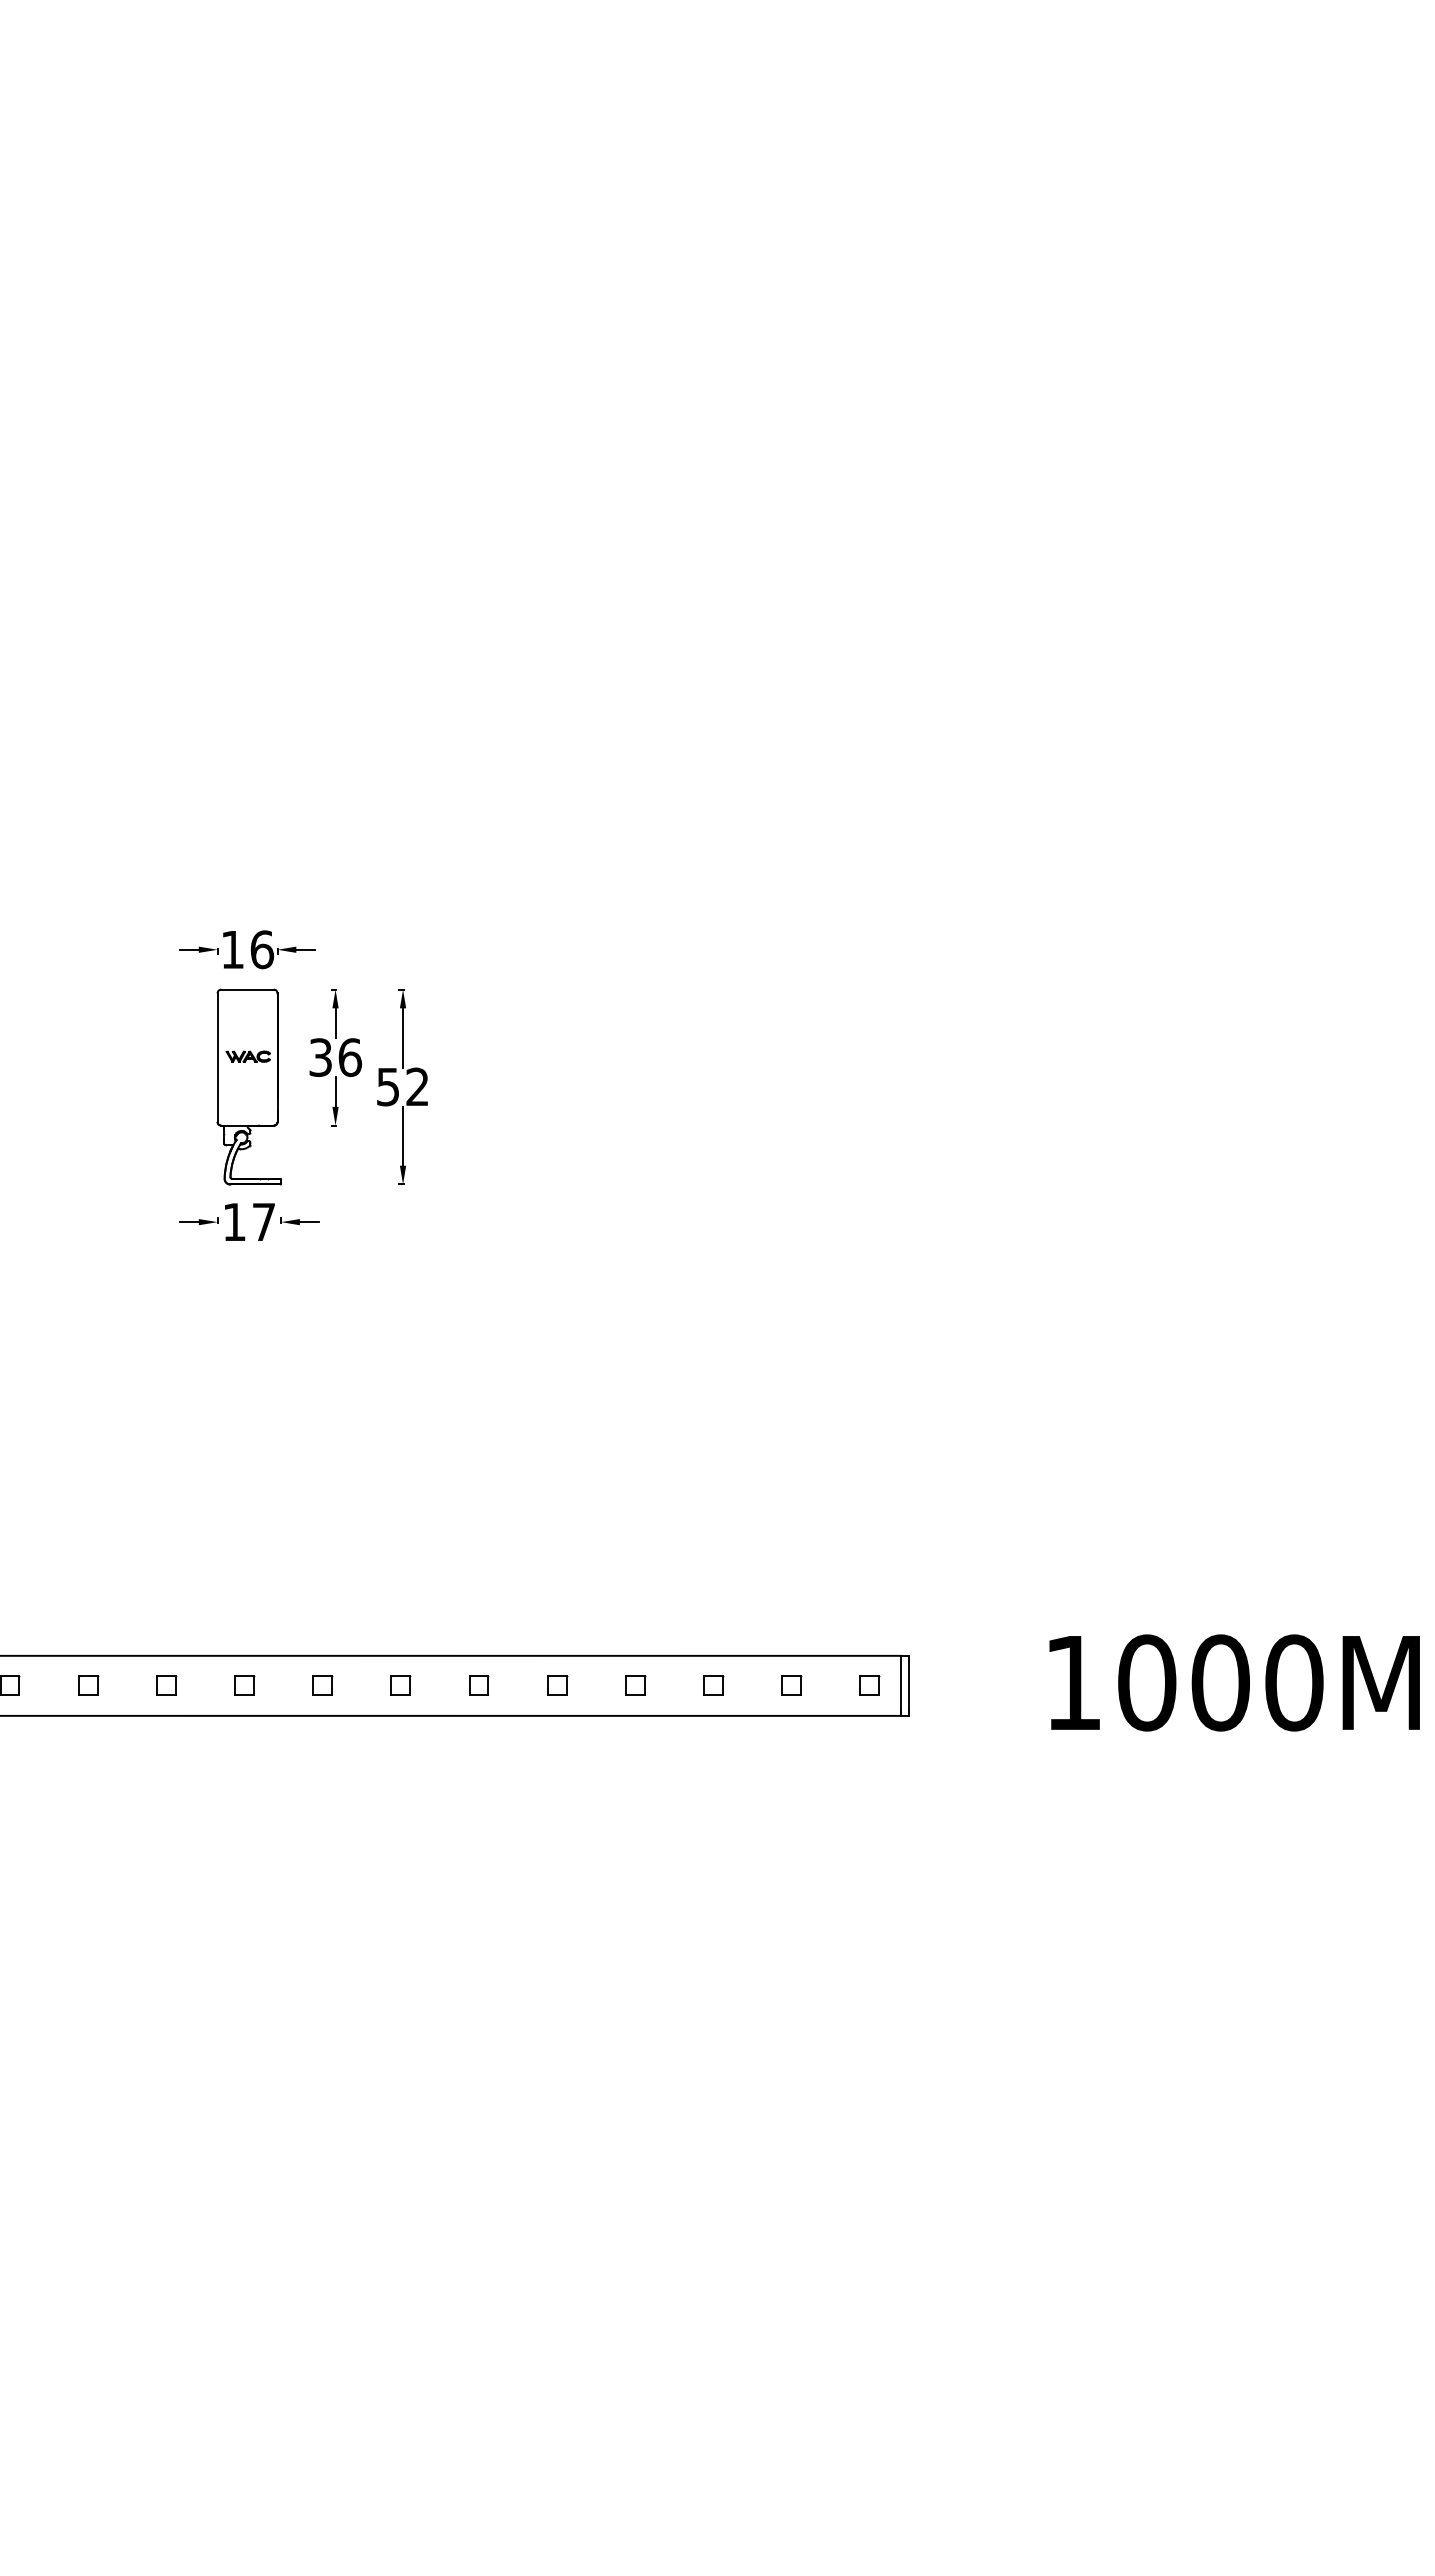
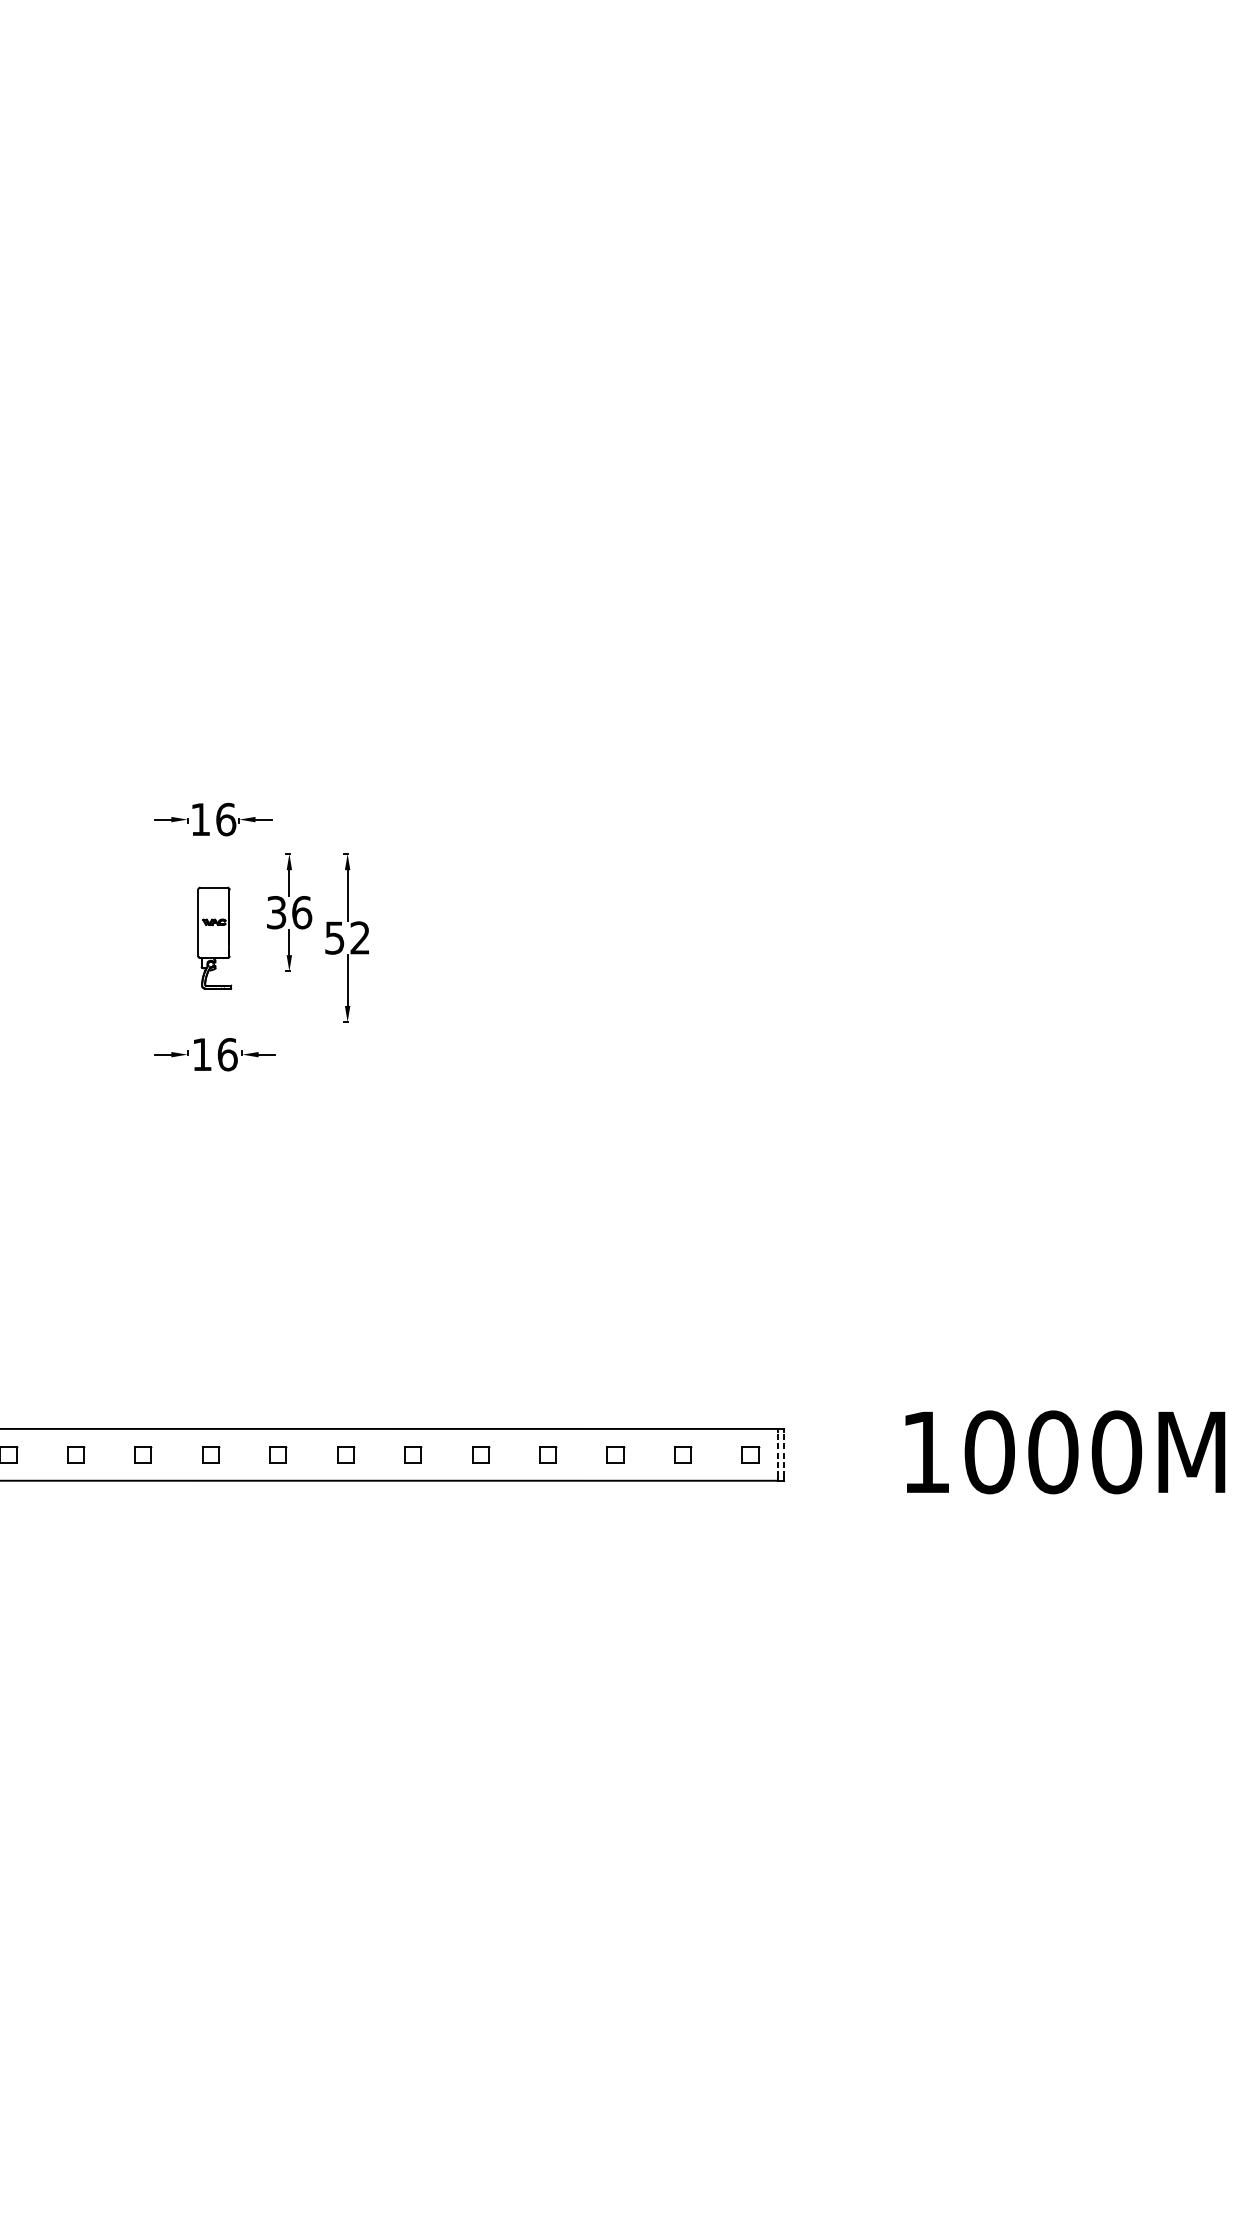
part: (248, 1086) -> (214, 937), size x0.6
text: (263, 1221) -> (227, 1054), 17 -> 16
line: (901, 1685) -> (777, 1454), solid -> dashed
line: (908, 1685) -> (783, 1454), solid -> dashed

